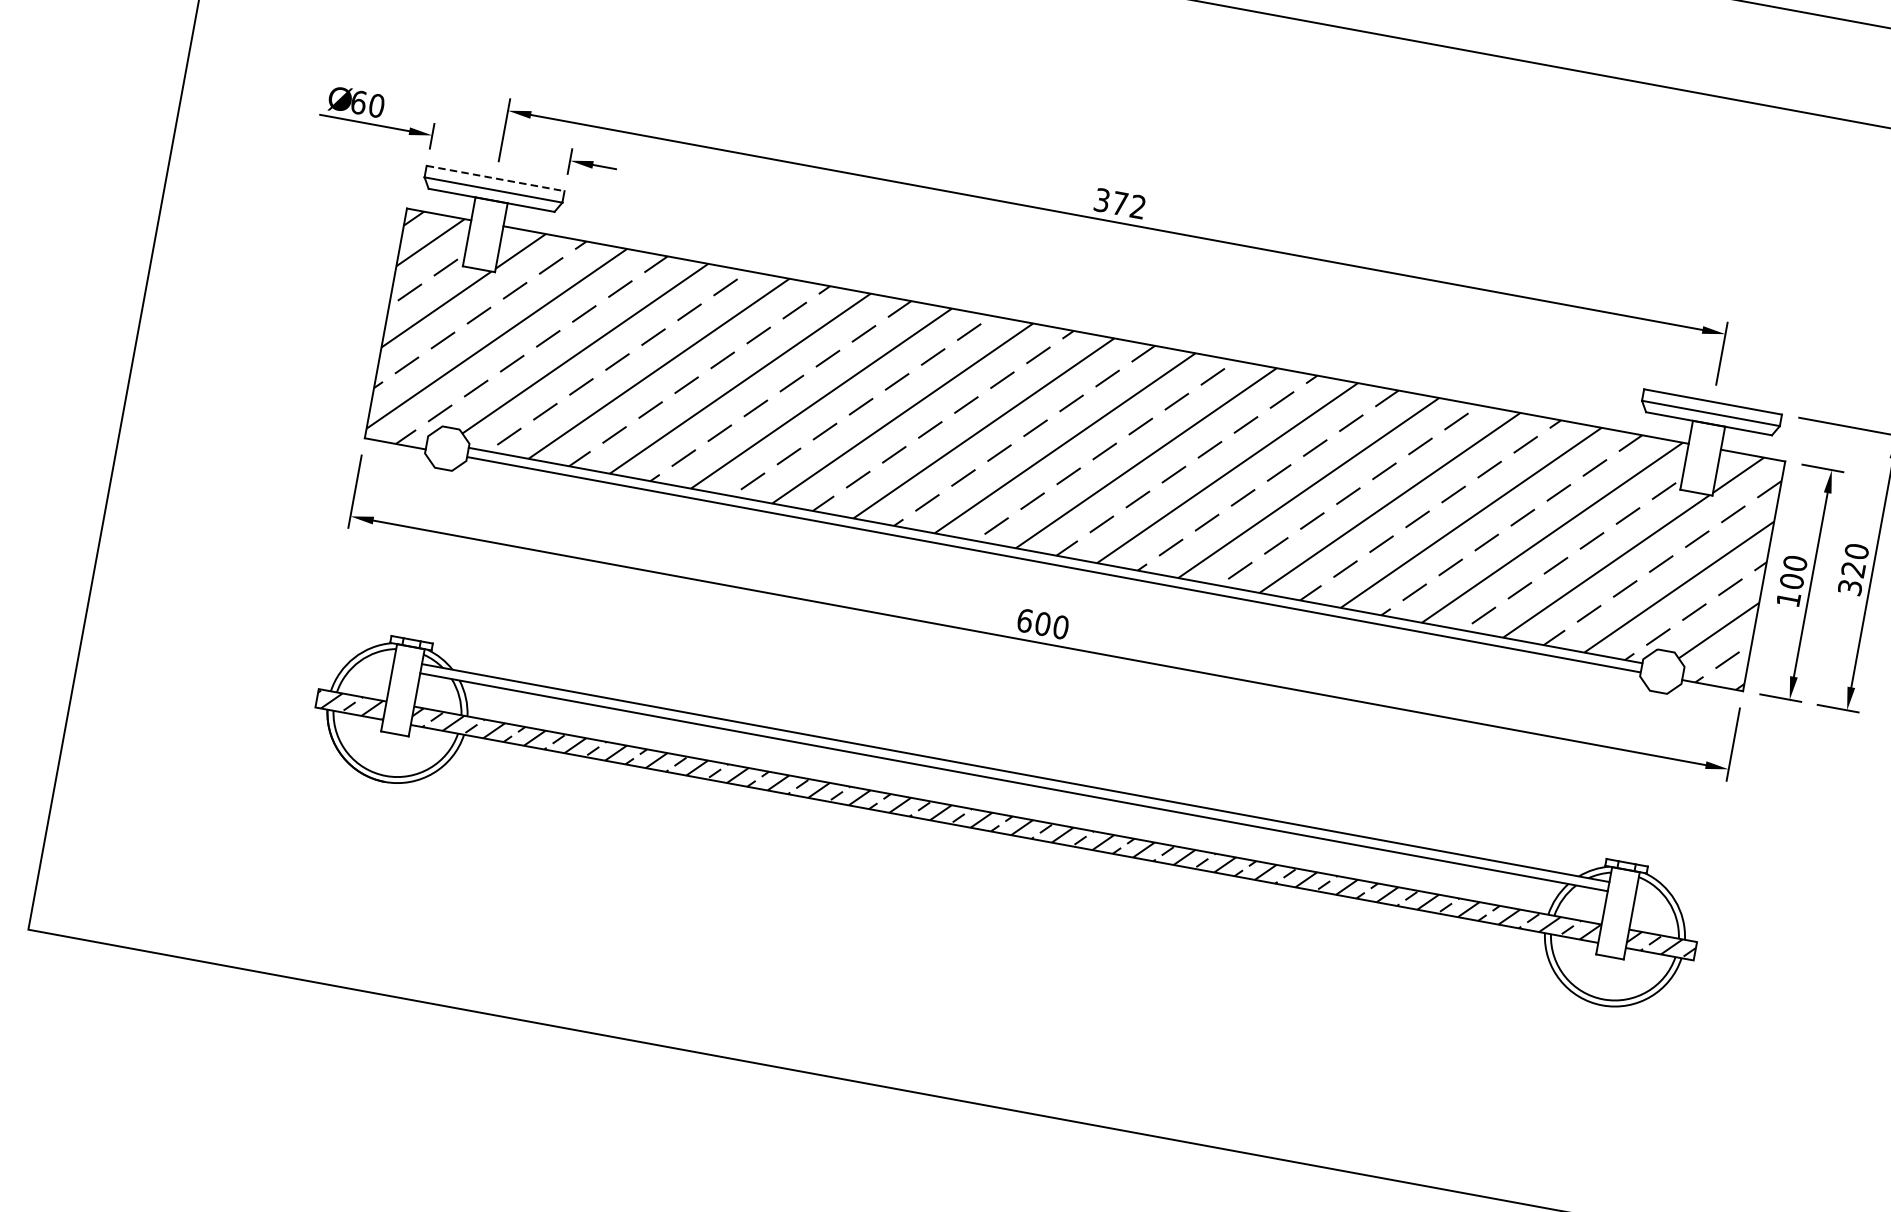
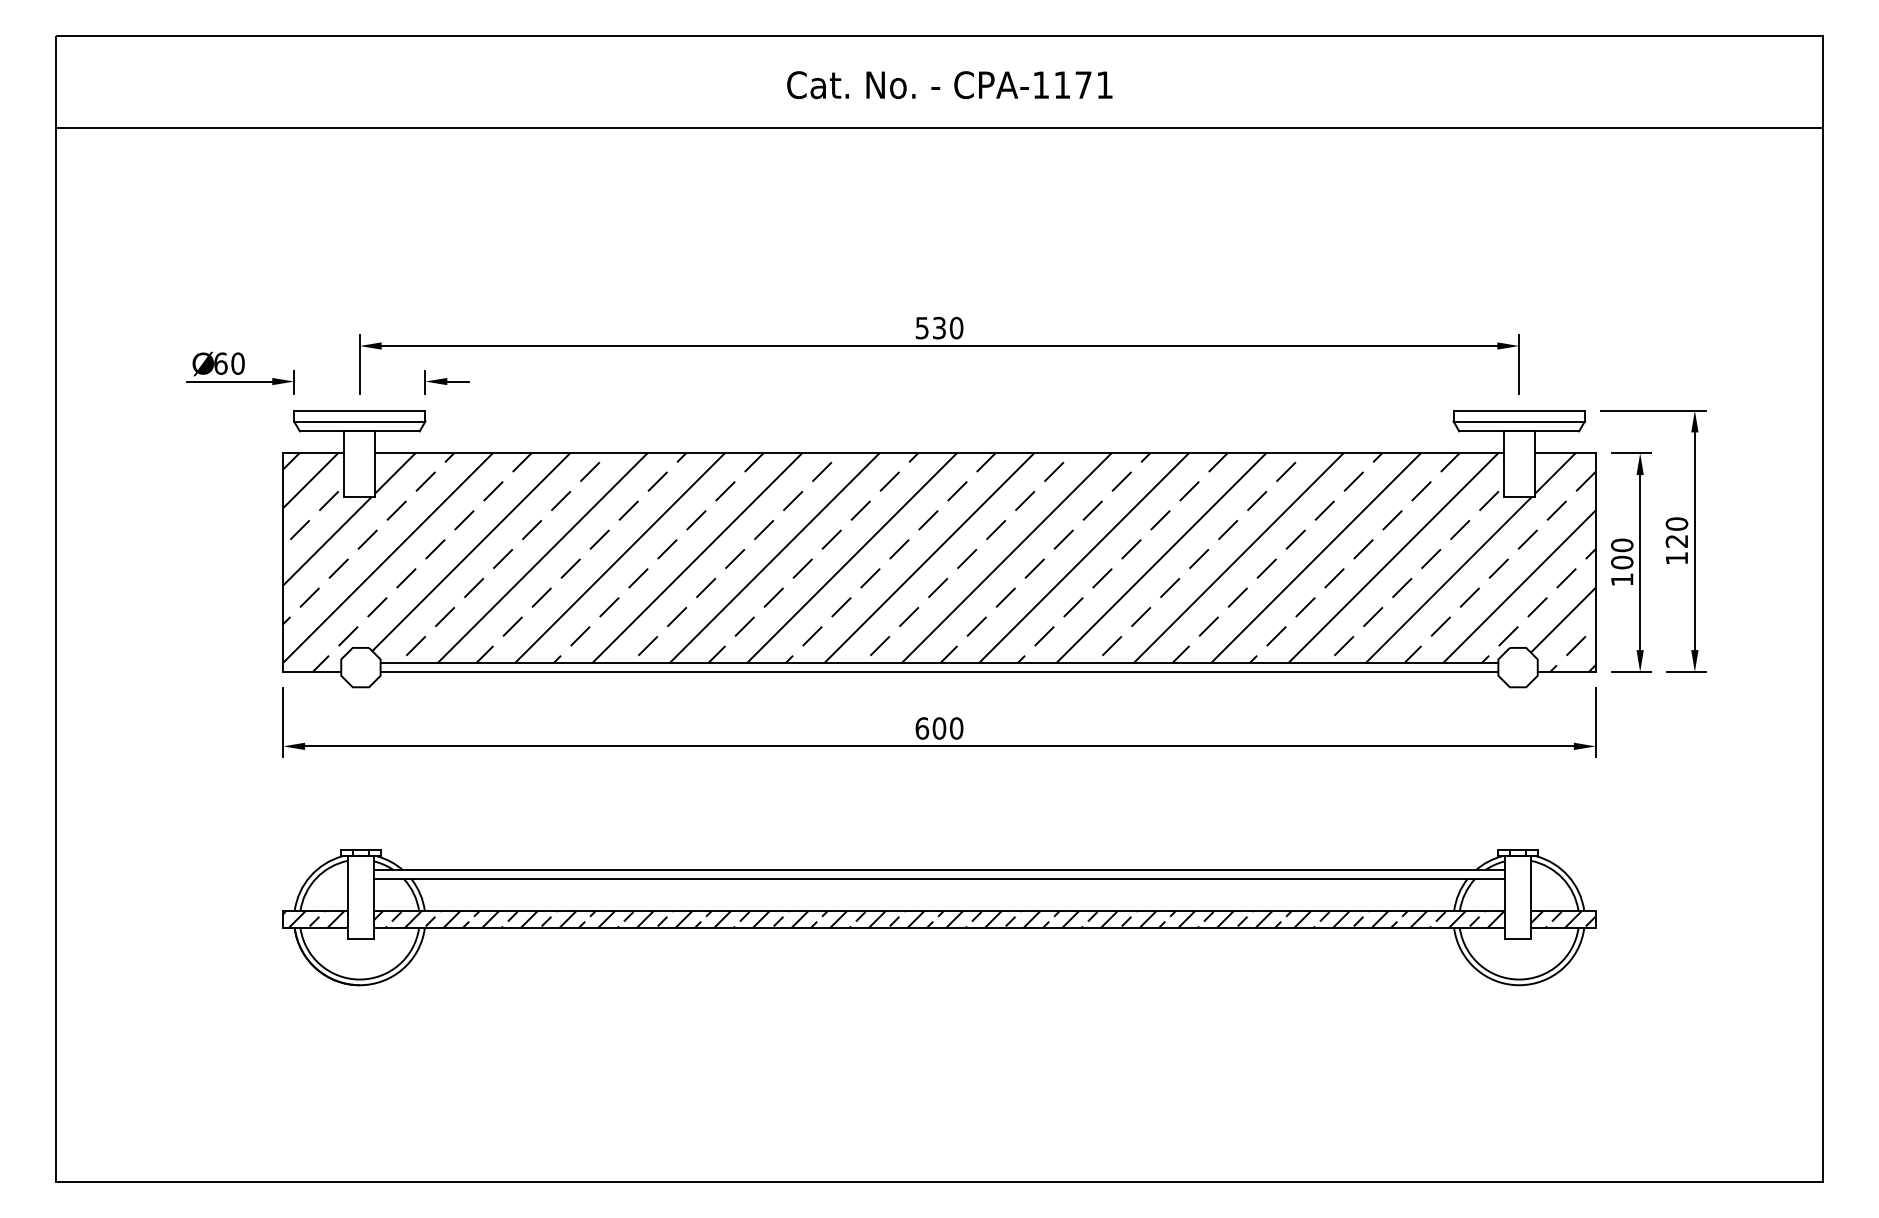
line: (495, 178) -> (359, 410), dashed -> solid
text: (1120, 203) -> (939, 327), 372 -> 530
text: (1849, 587) -> (1676, 558), 320 -> 120

